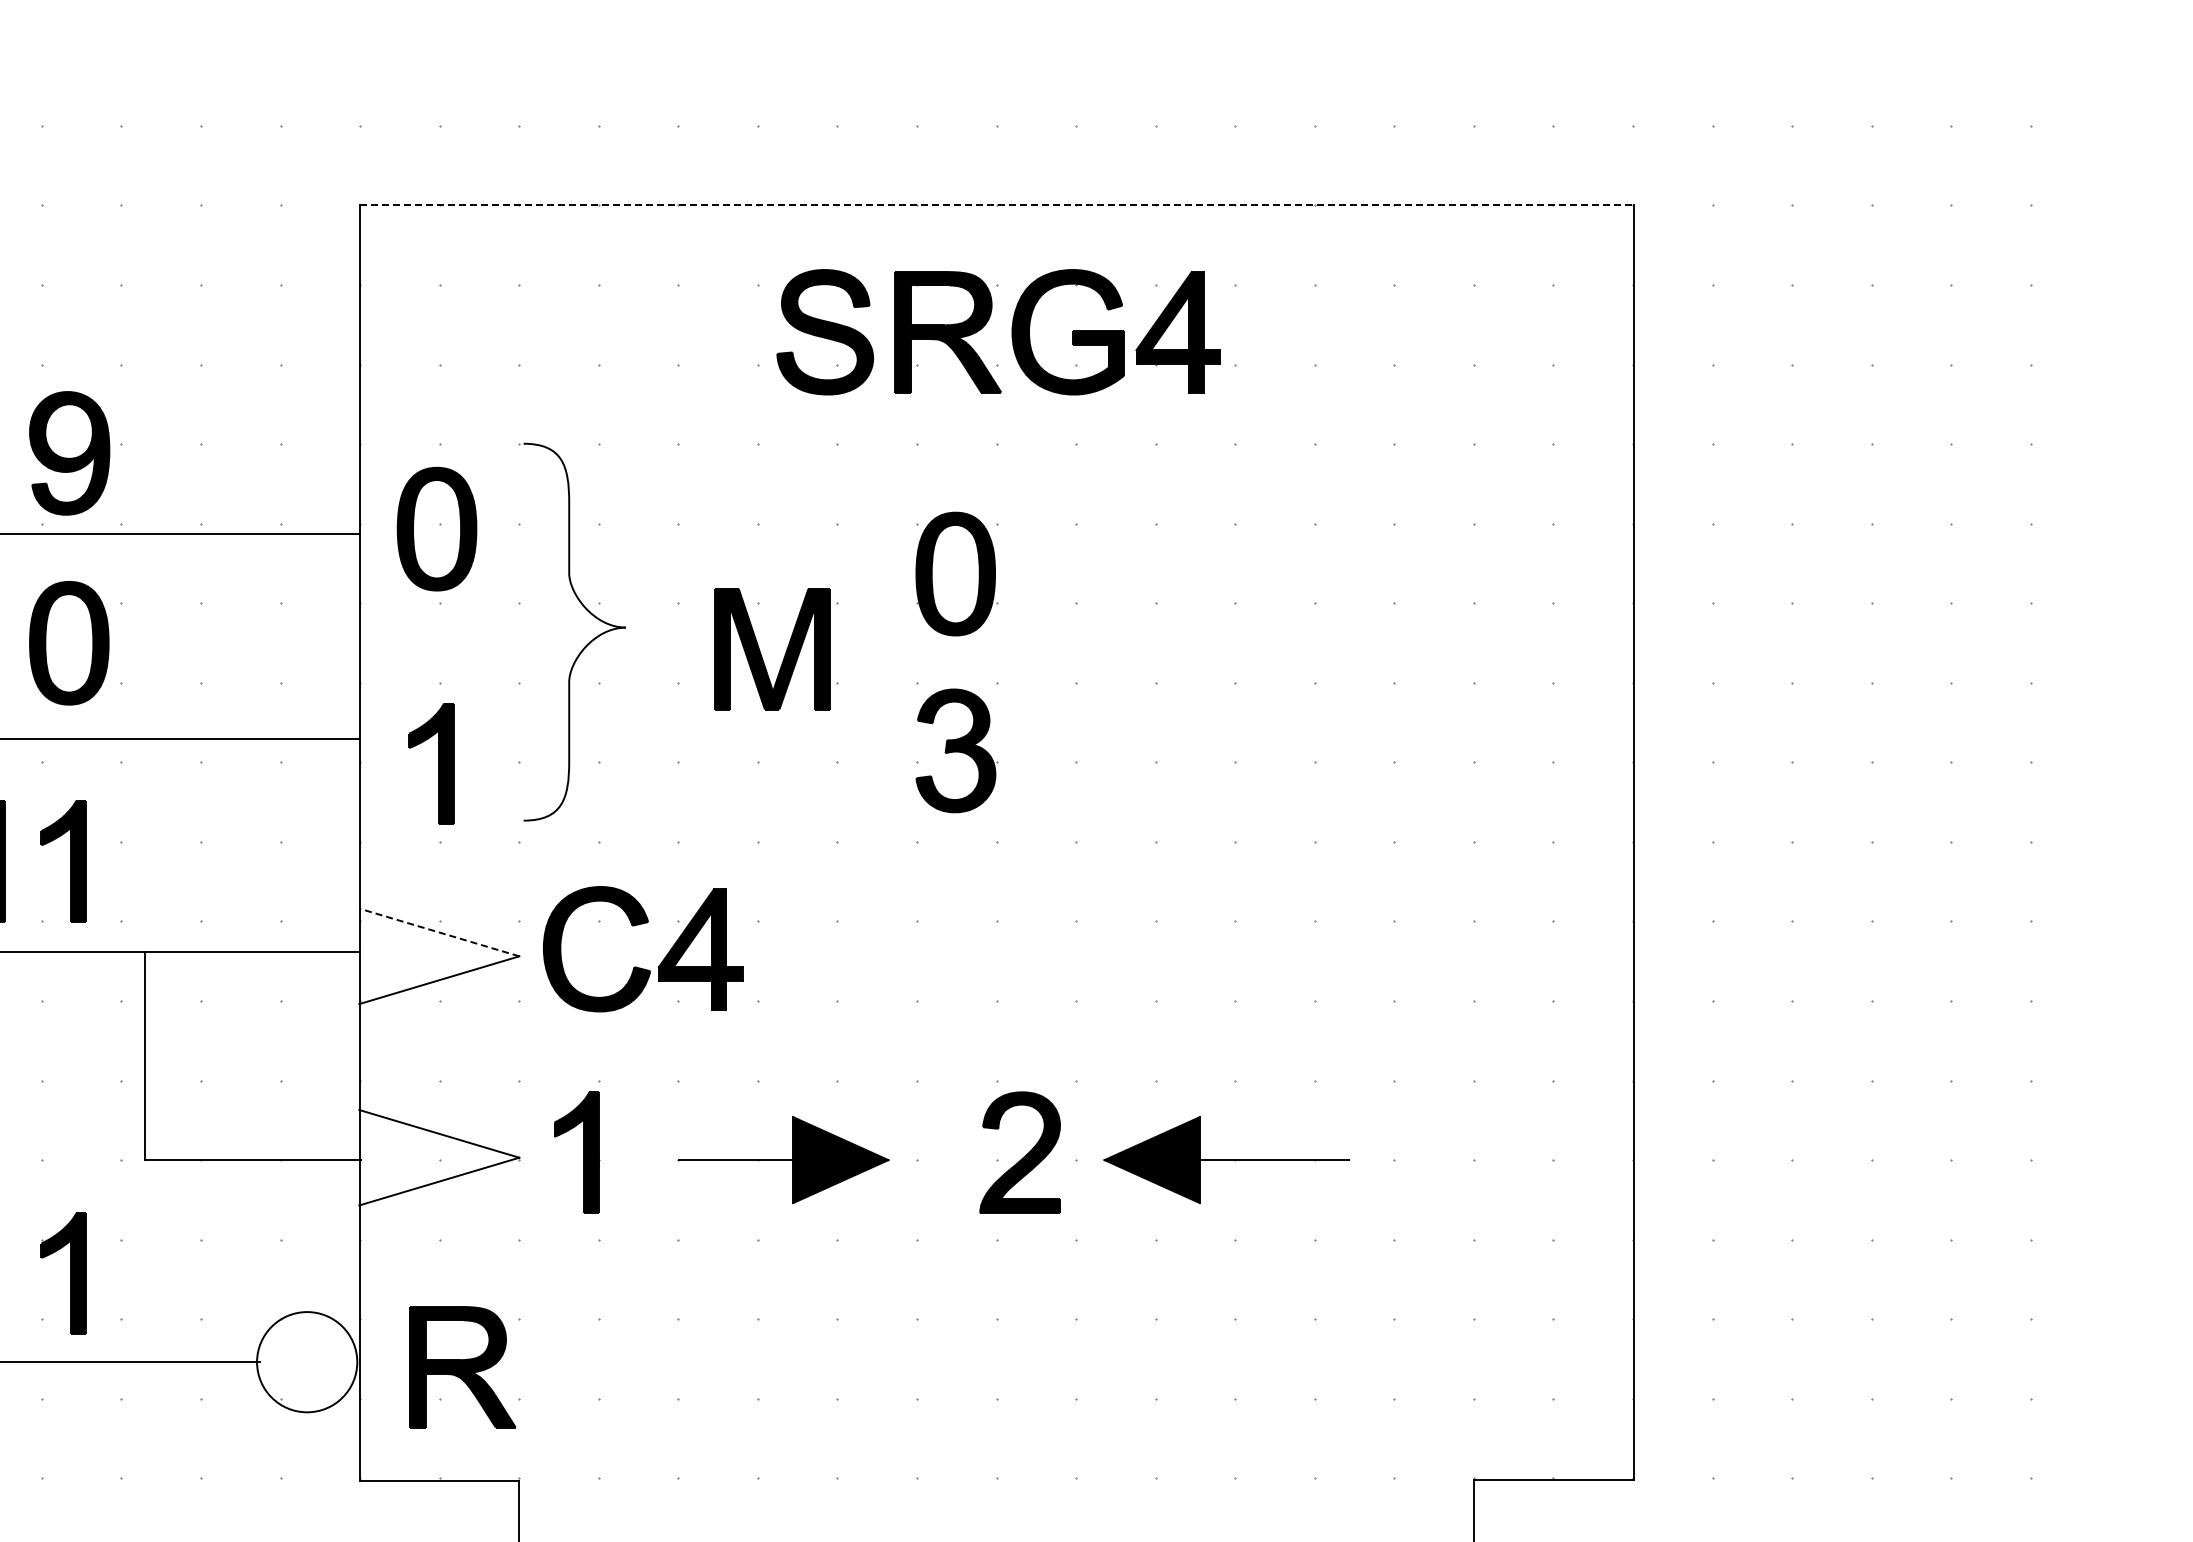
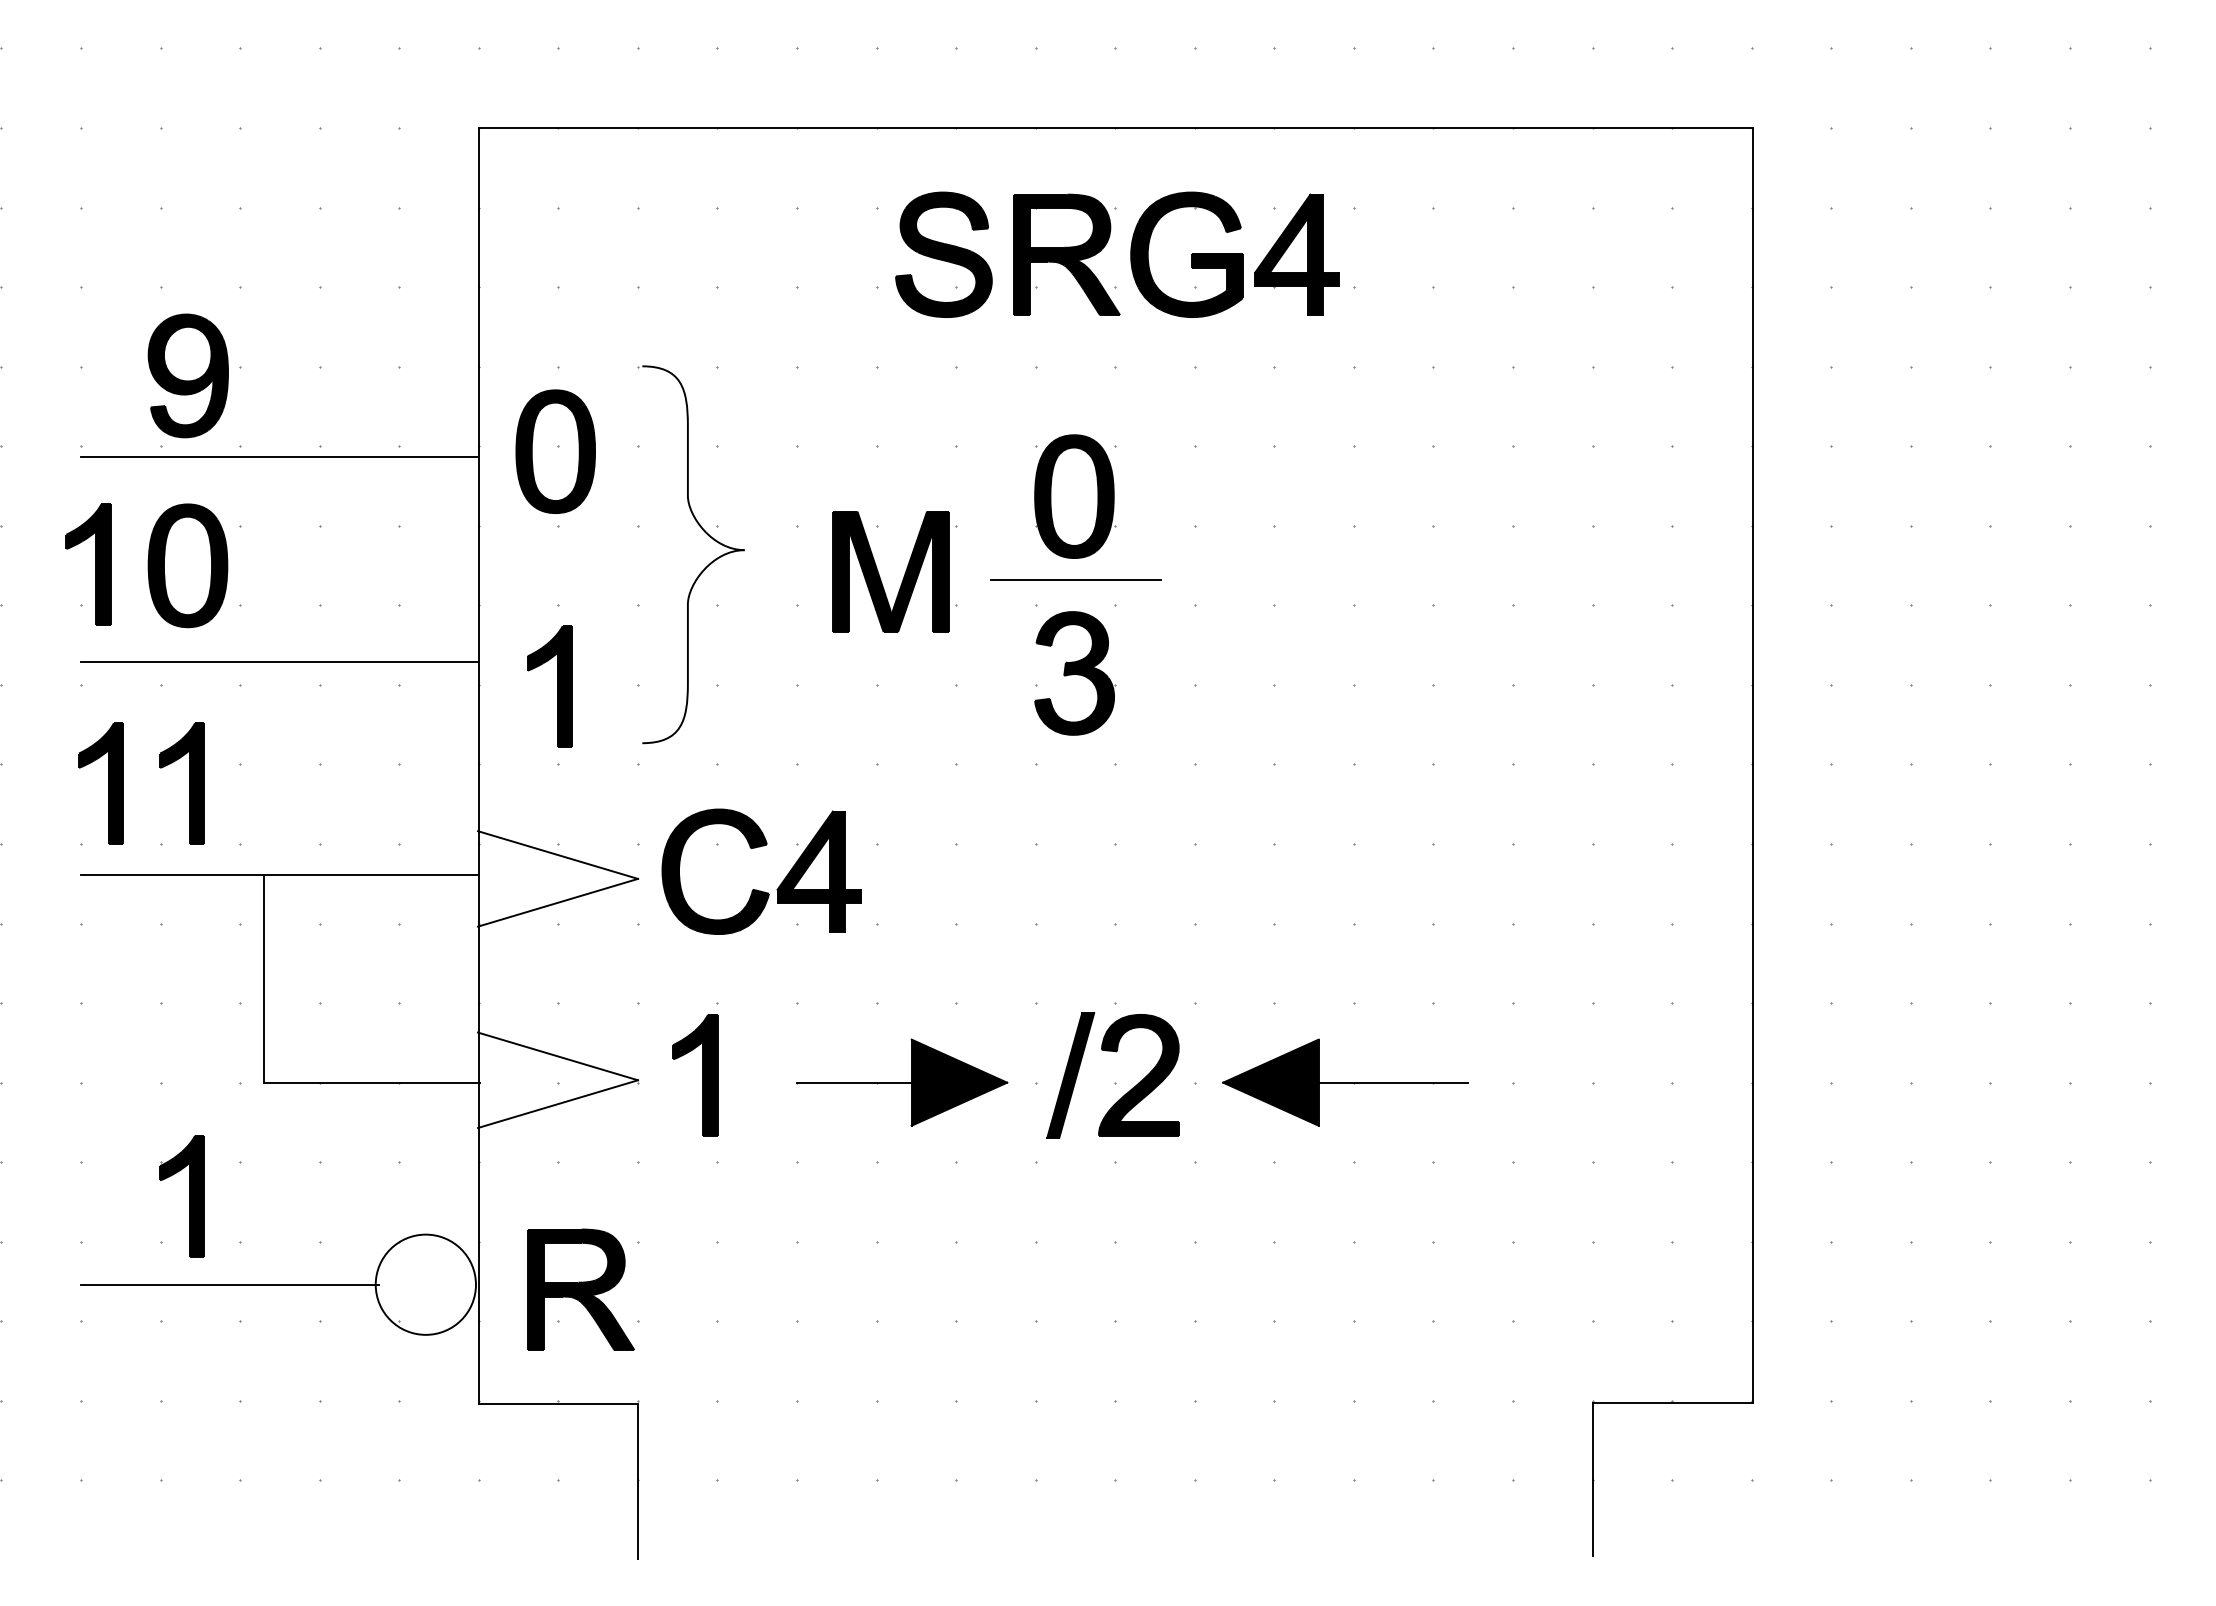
line: (997, 204) -> (1116, 127), dashed -> solid
line: (956, 657) -> (1075, 580), added
line: (438, 931) -> (557, 854), dashed -> solid
part: (951, 1152) -> (1070, 1075), added

